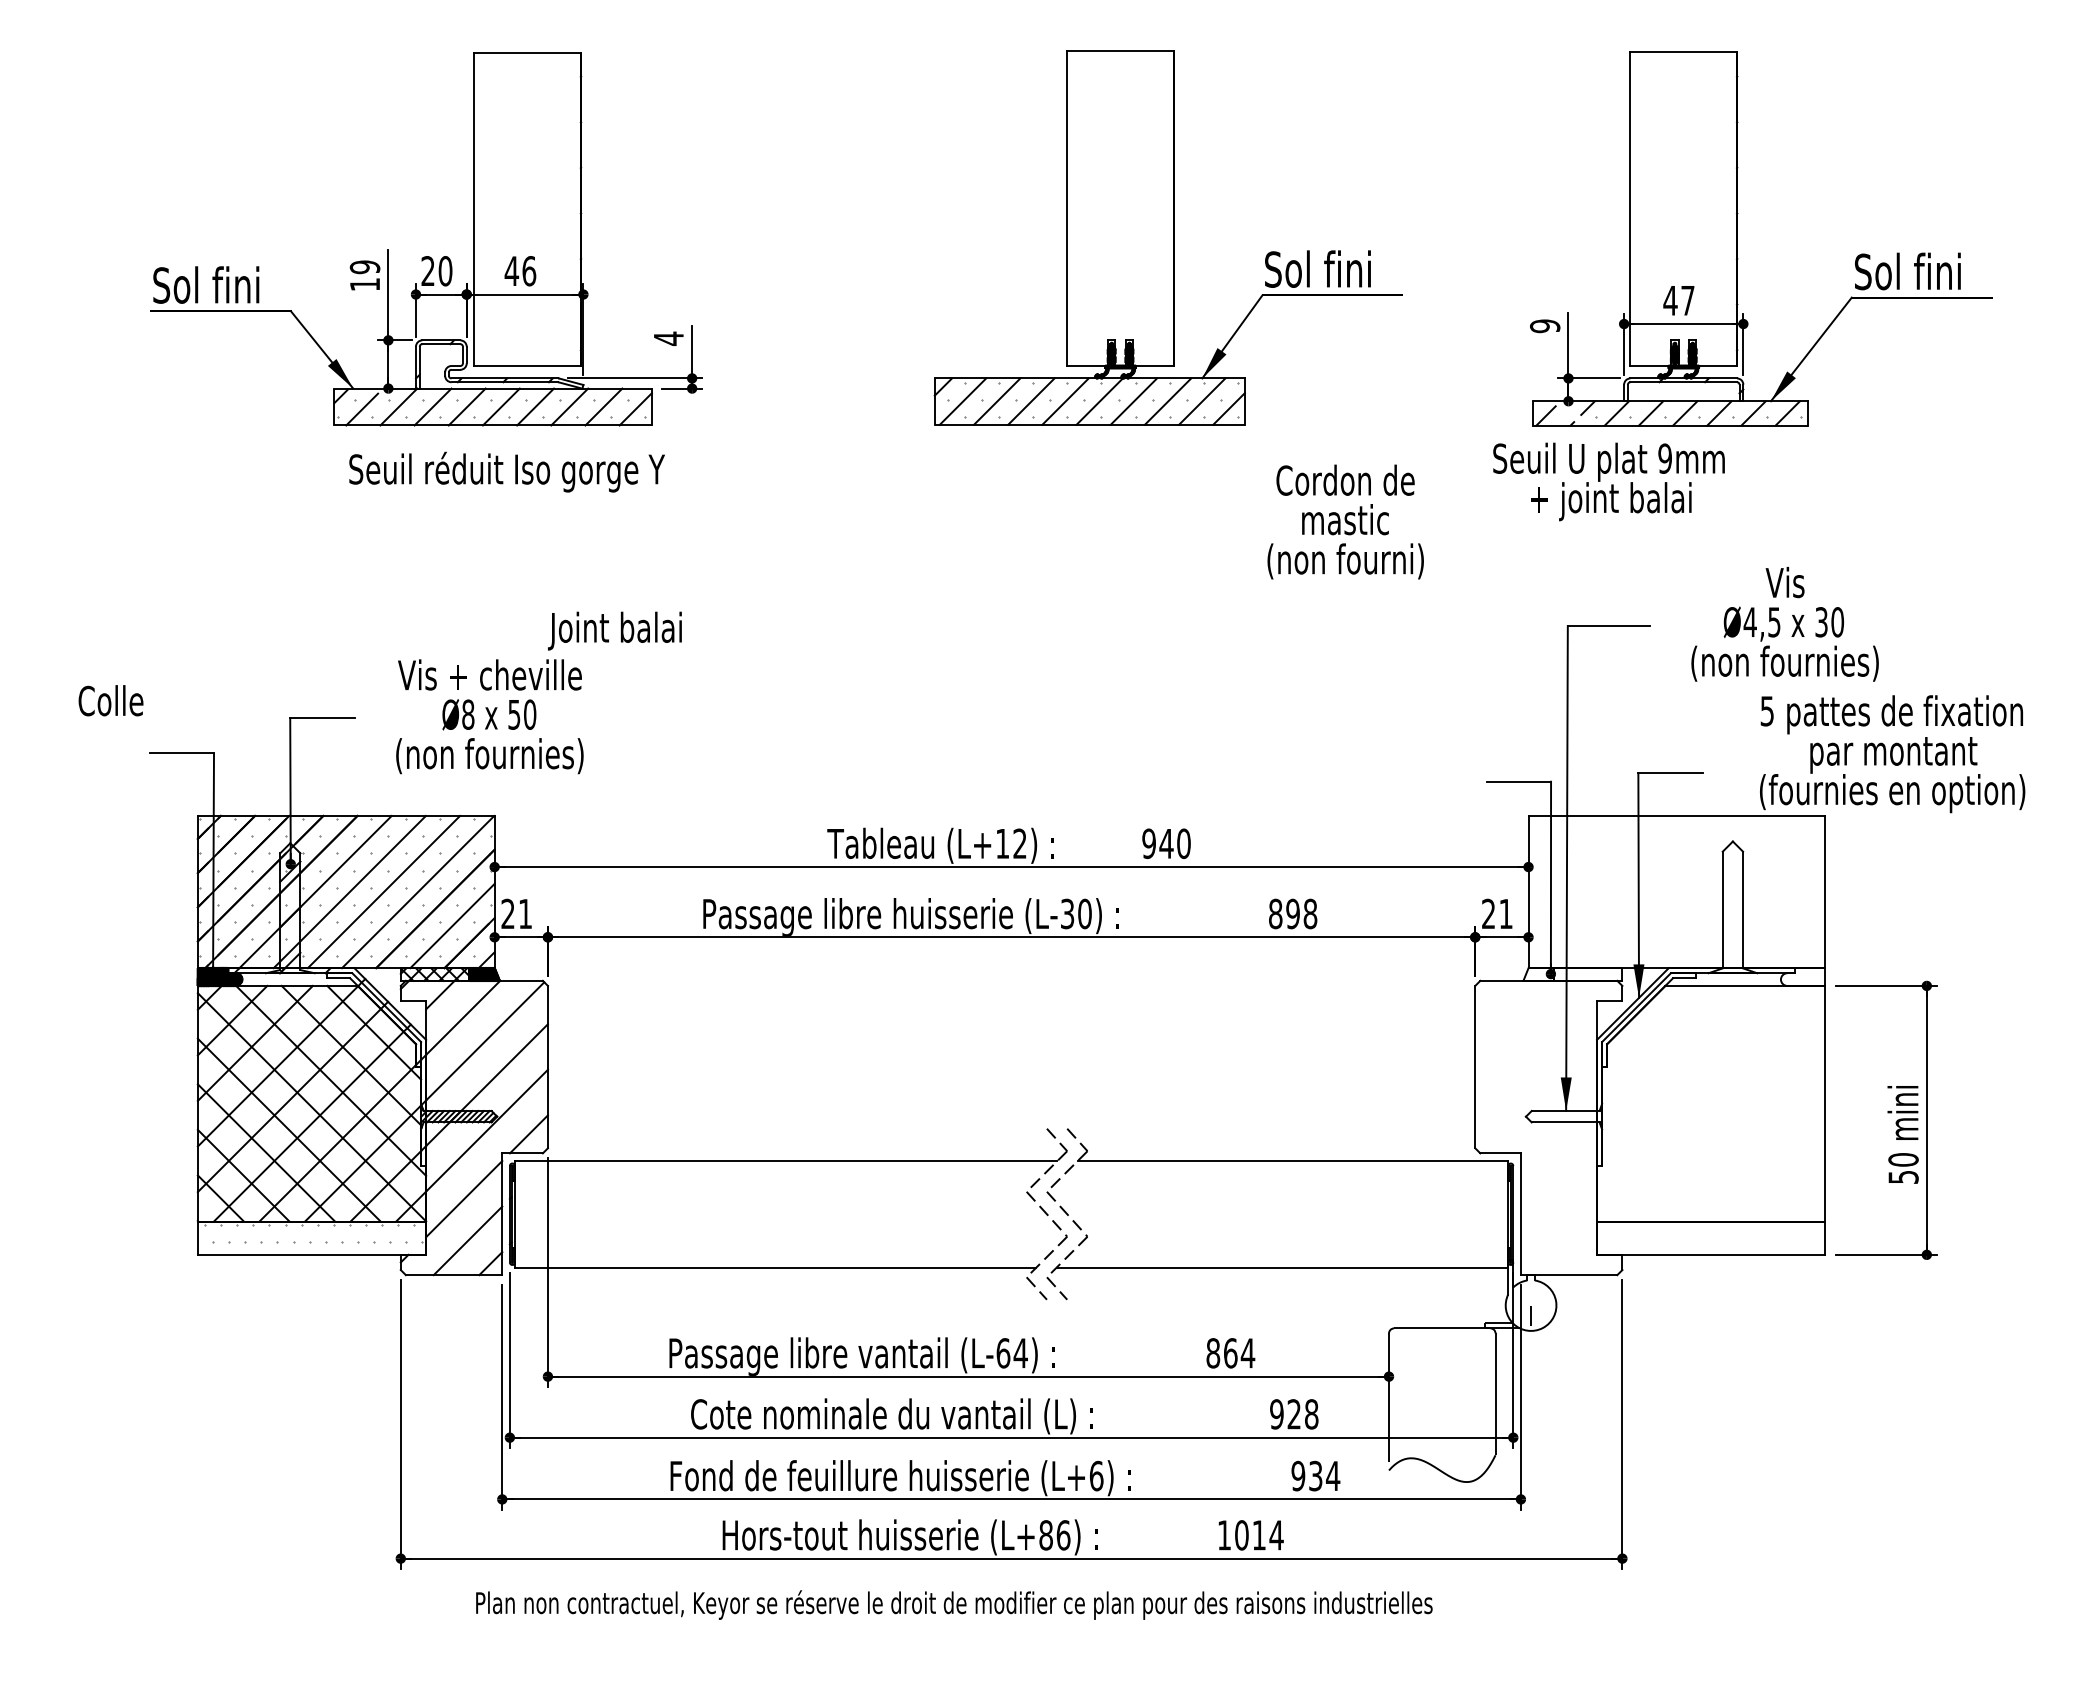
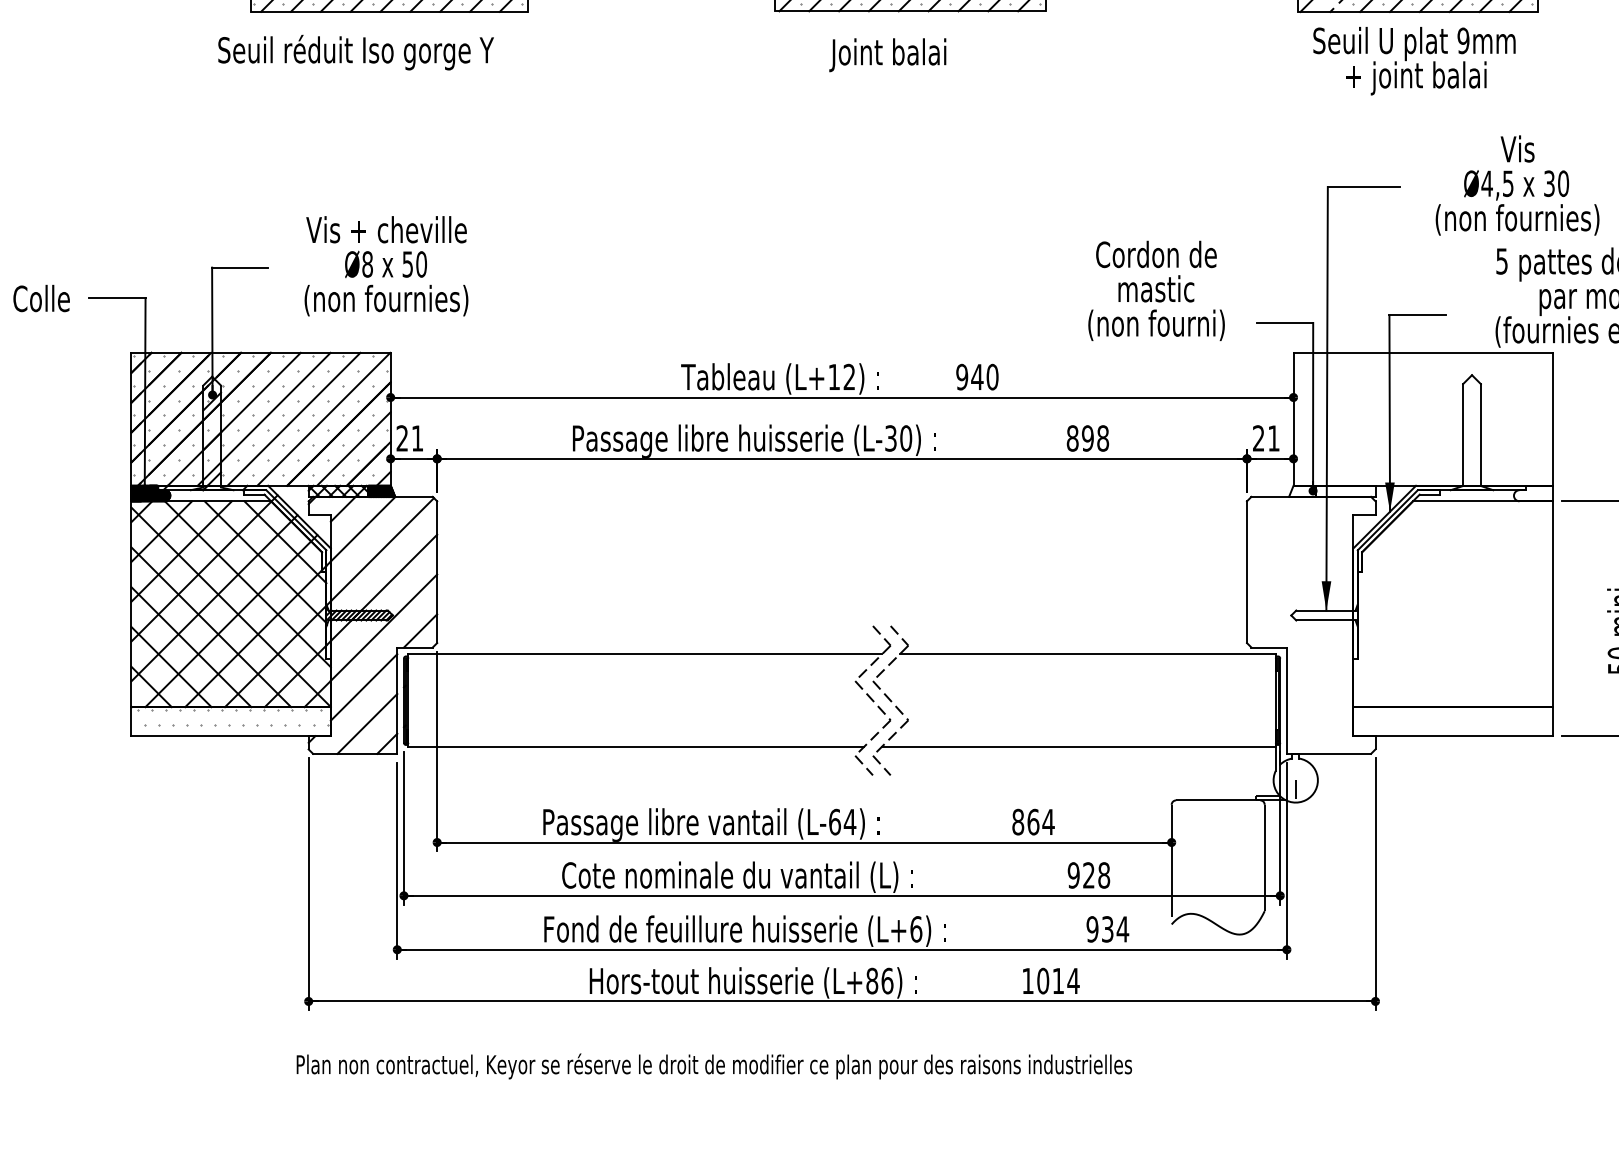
text: (506, 471) -> (355, 52), moved
text: (1608, 481) -> (1414, 60), moved
text: (1345, 521) -> (1156, 290), moved
text: (614, 630) -> (887, 54), moved
text: (110, 700) -> (41, 298), moved
text: (954, 1604) -> (714, 1065), moved

